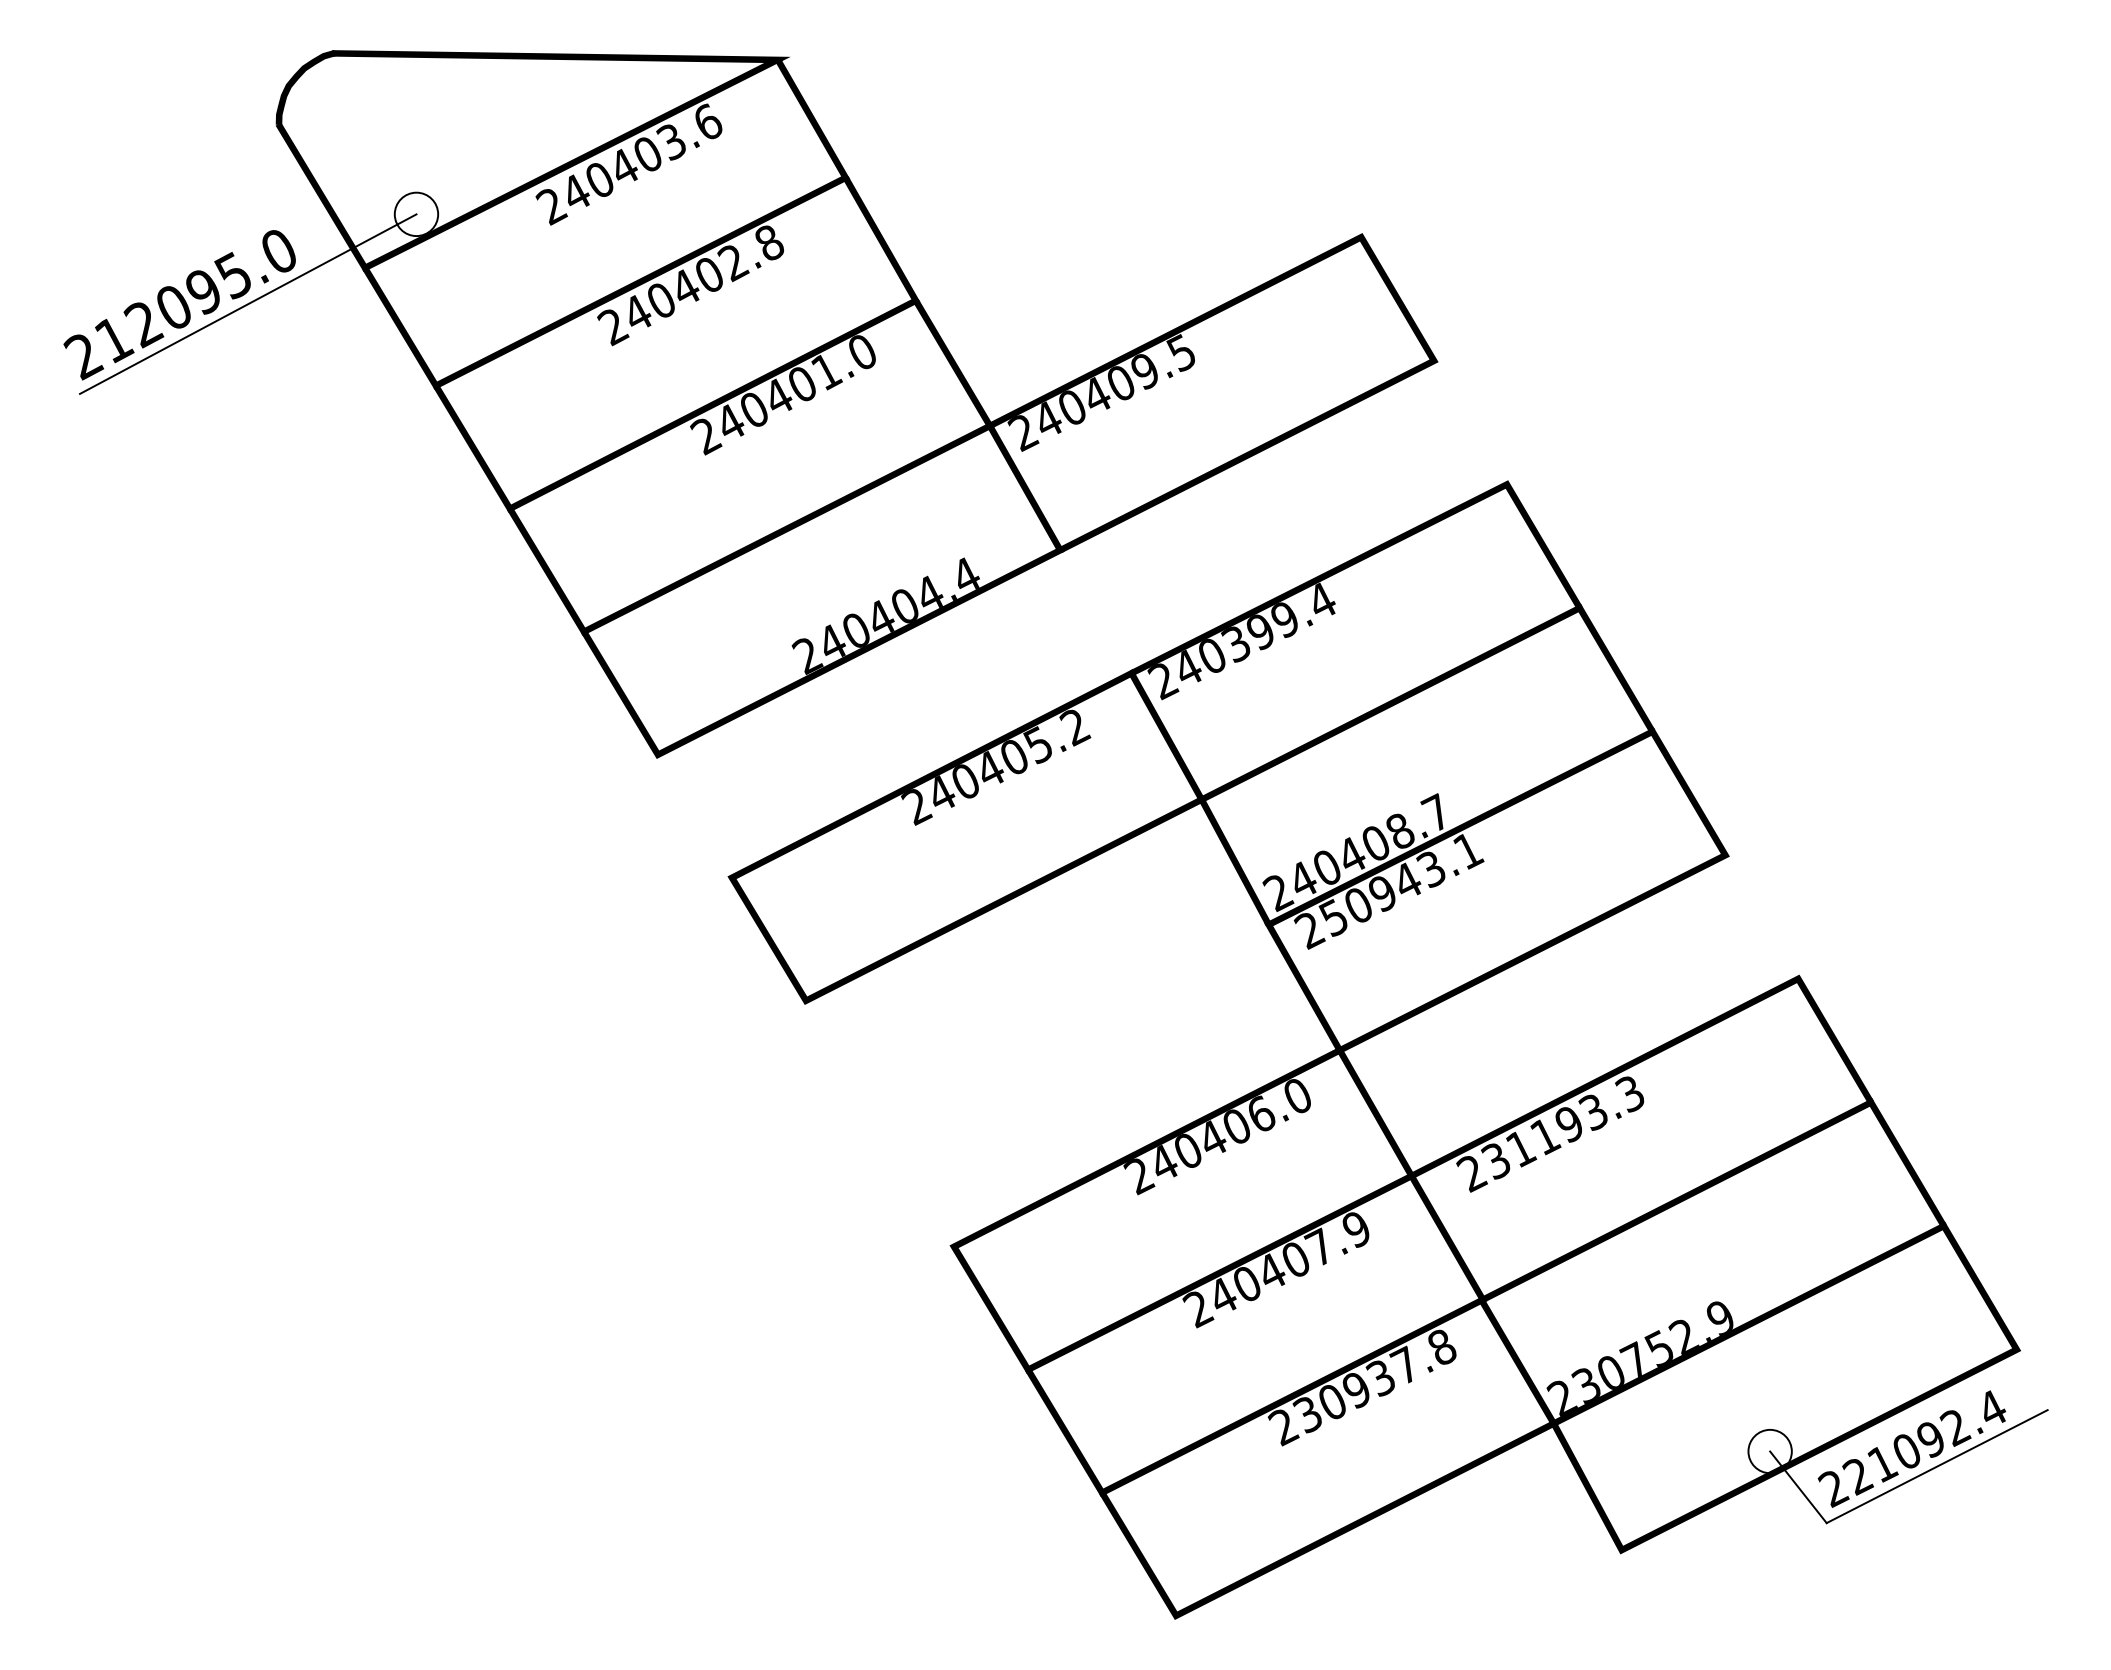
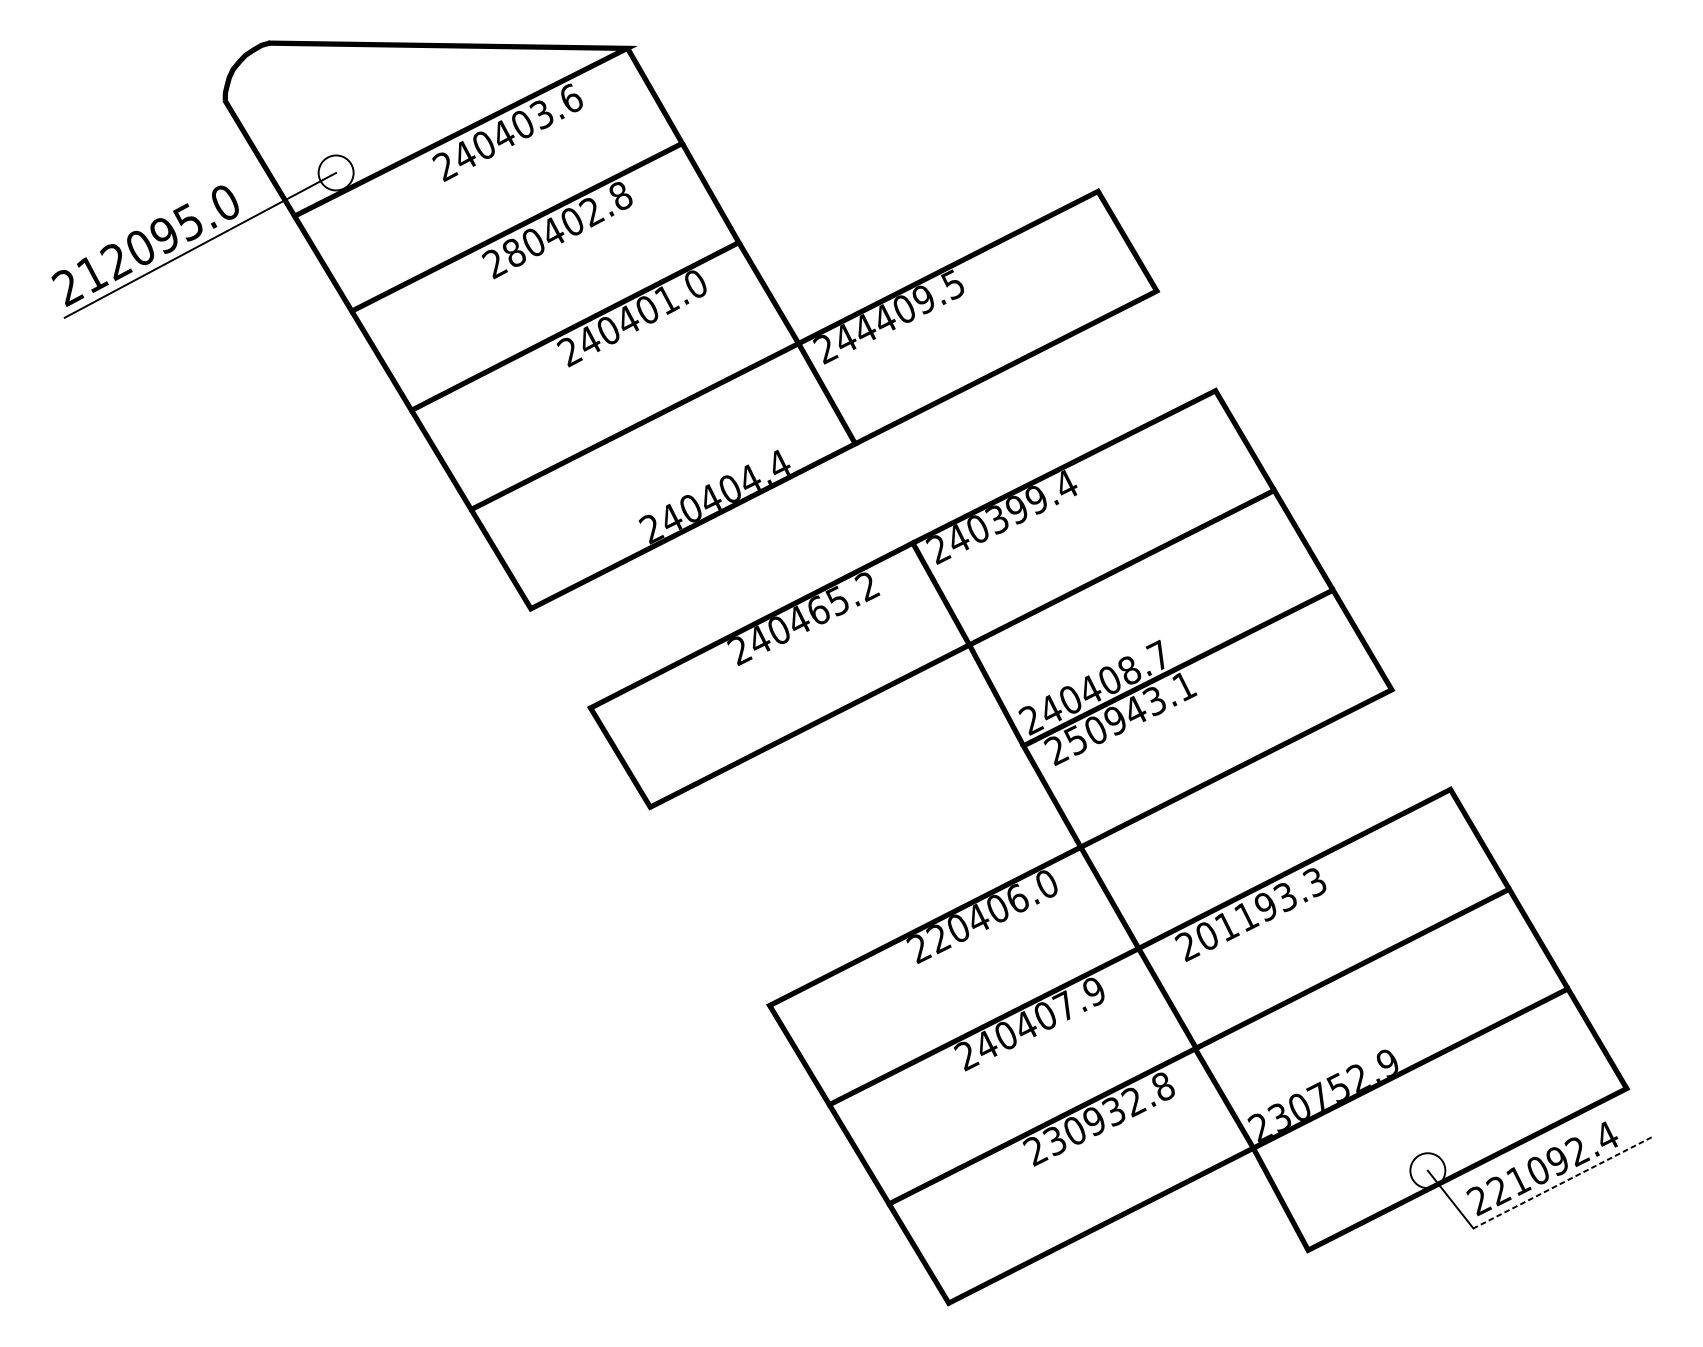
text: (637, 312) -> (514, 252), 240402.8 -> 280402.8
text: (1072, 406) -> (865, 327), 240409.5 -> 244409.5
text: (1014, 756) -> (818, 610), 240405.2 -> 240465.2
text: (1495, 1161) -> (1206, 936), 231193.3 -> 201193.3
text: (1163, 1164) -> (938, 939), 240406.0 -> 220406.0
text: (1405, 1365) -> (1133, 1101), 230937.8 -> 230932.8
line: (1936, 1466) -> (1562, 1182), solid -> dashed

